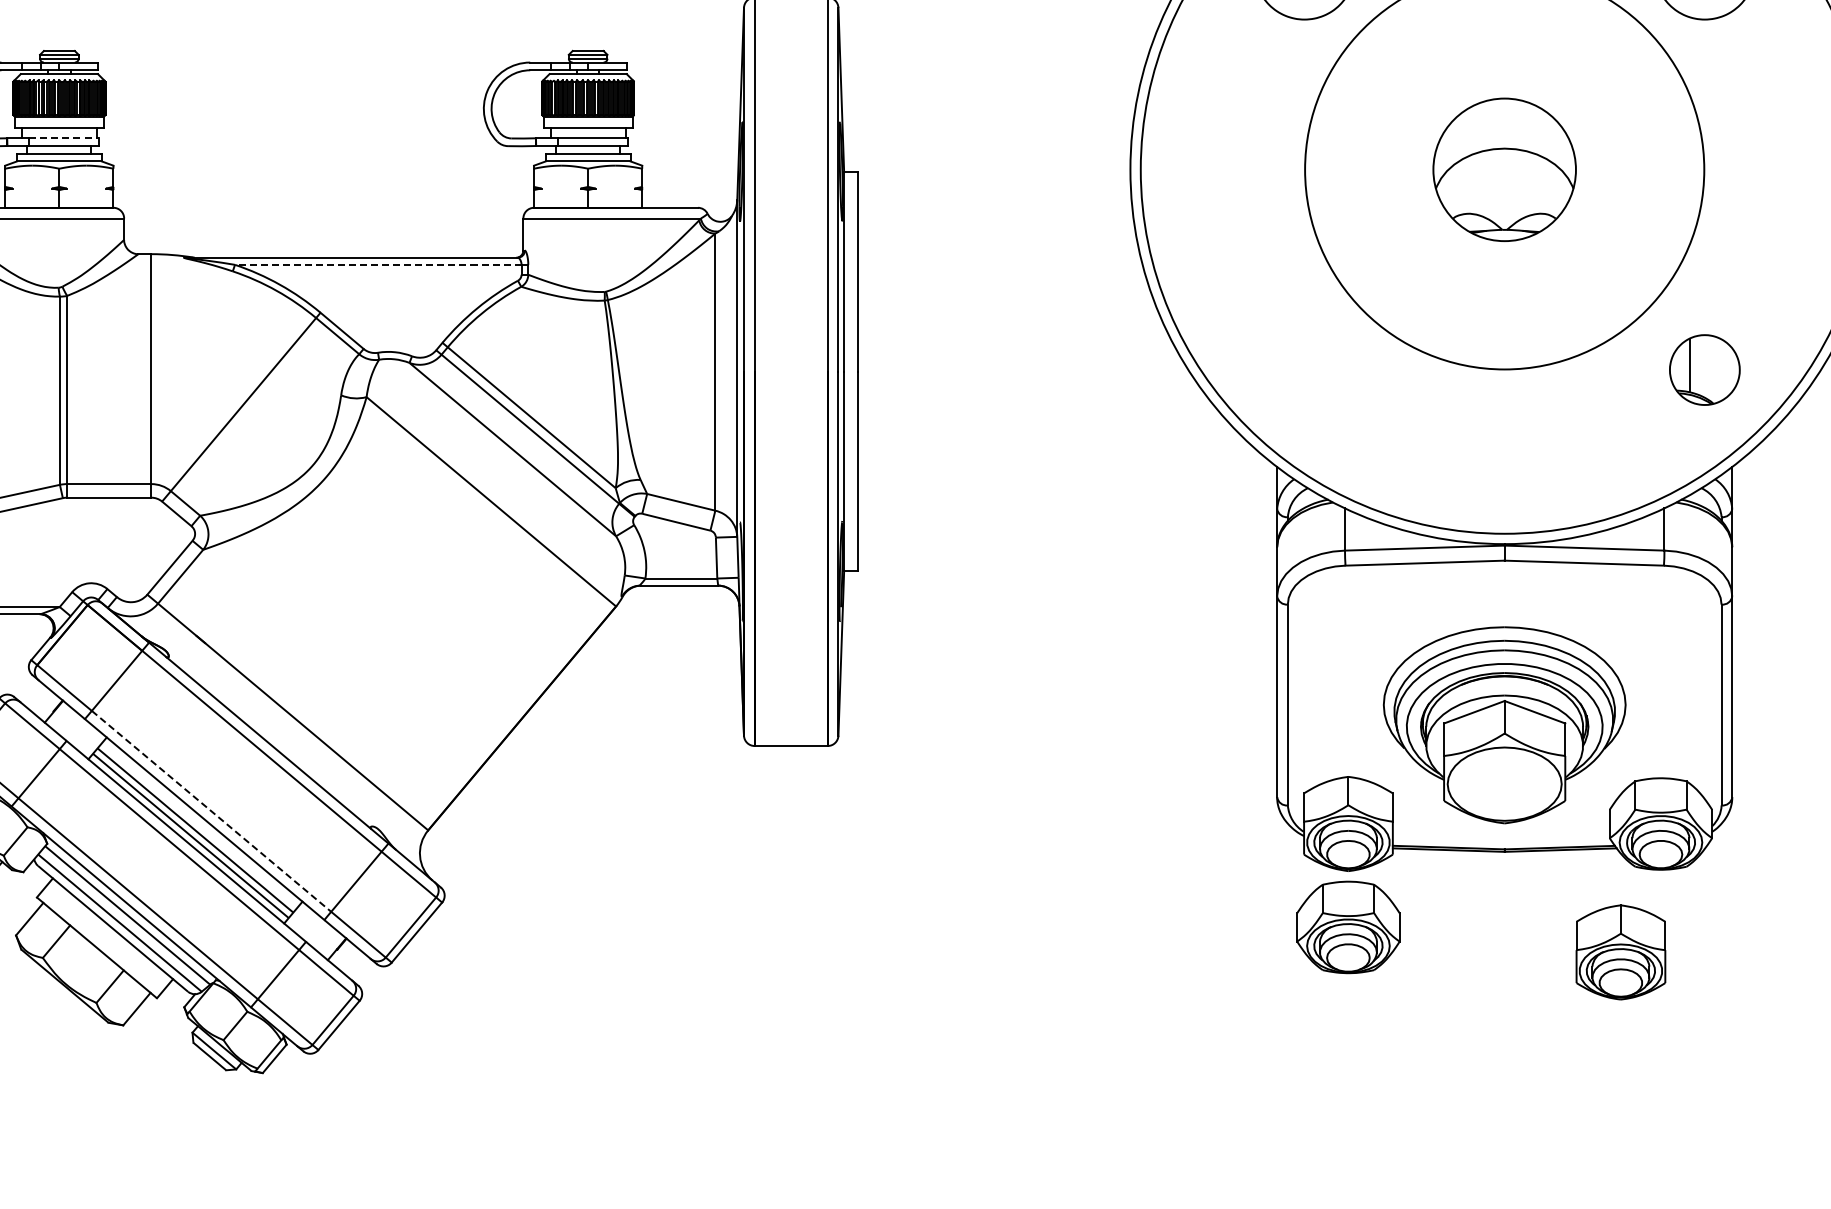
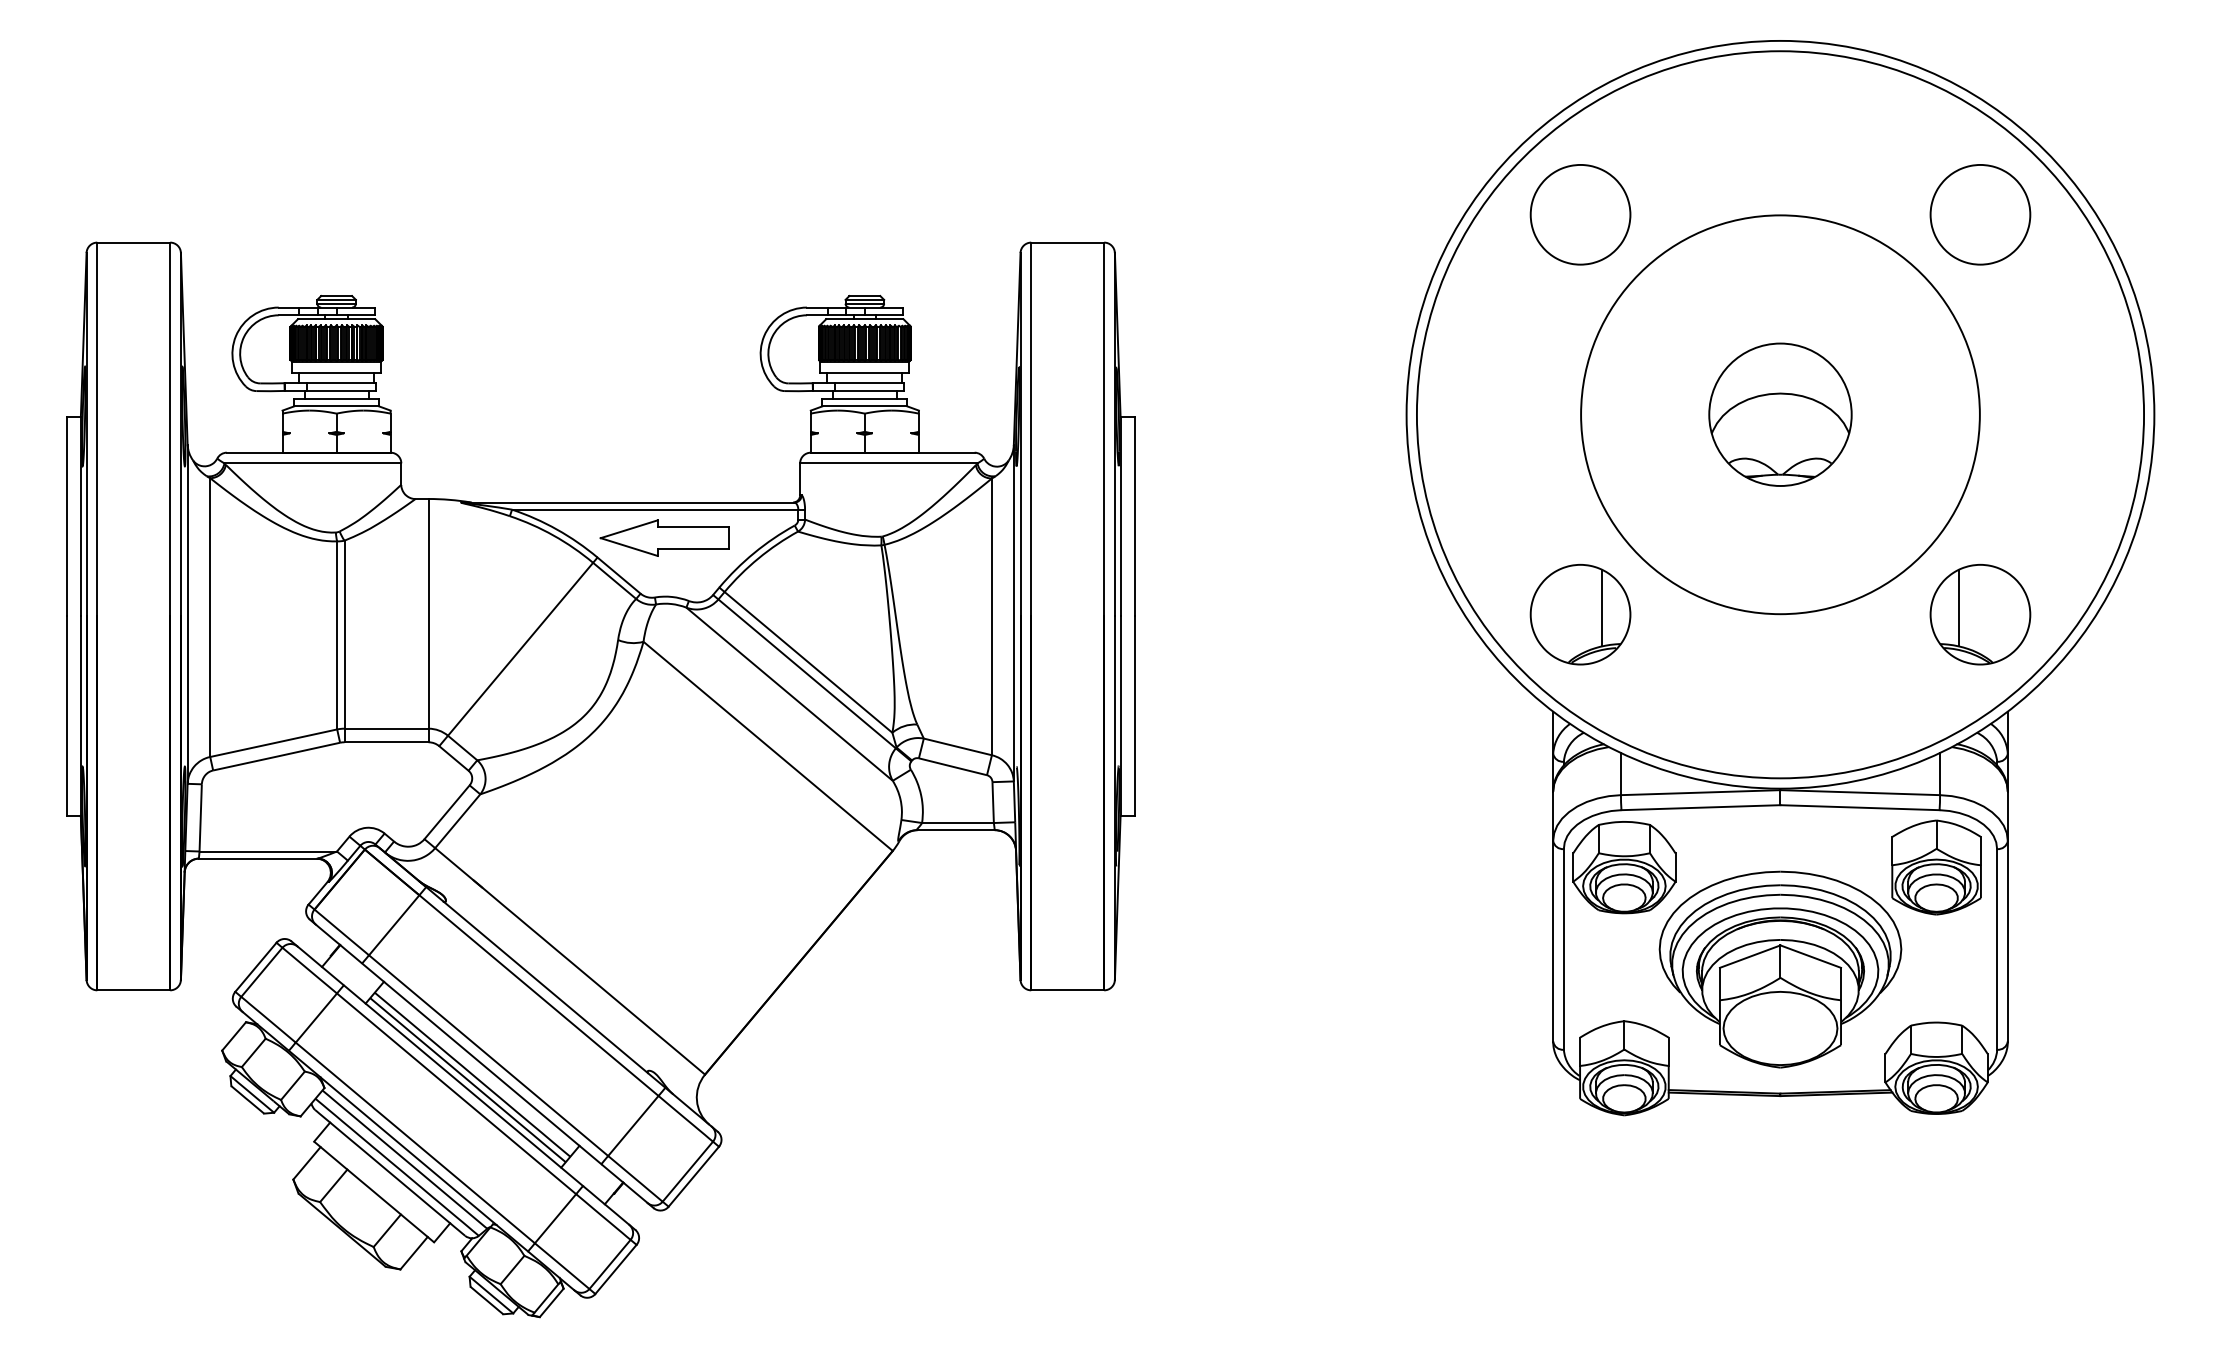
line: (64, 138) -> (341, 383), dashed -> solid
line: (377, 264) -> (654, 509), dashed -> solid
part: (387, 292) -> (664, 537), added
part: (1304, 369) -> (1580, 614), added
part: (1704, 369) -> (1980, 614), size x1.43
line: (212, 811) -> (489, 1055), dashed -> solid
part: (1348, 927) -> (1624, 867), moved
part: (1620, 952) -> (1936, 867), moved

